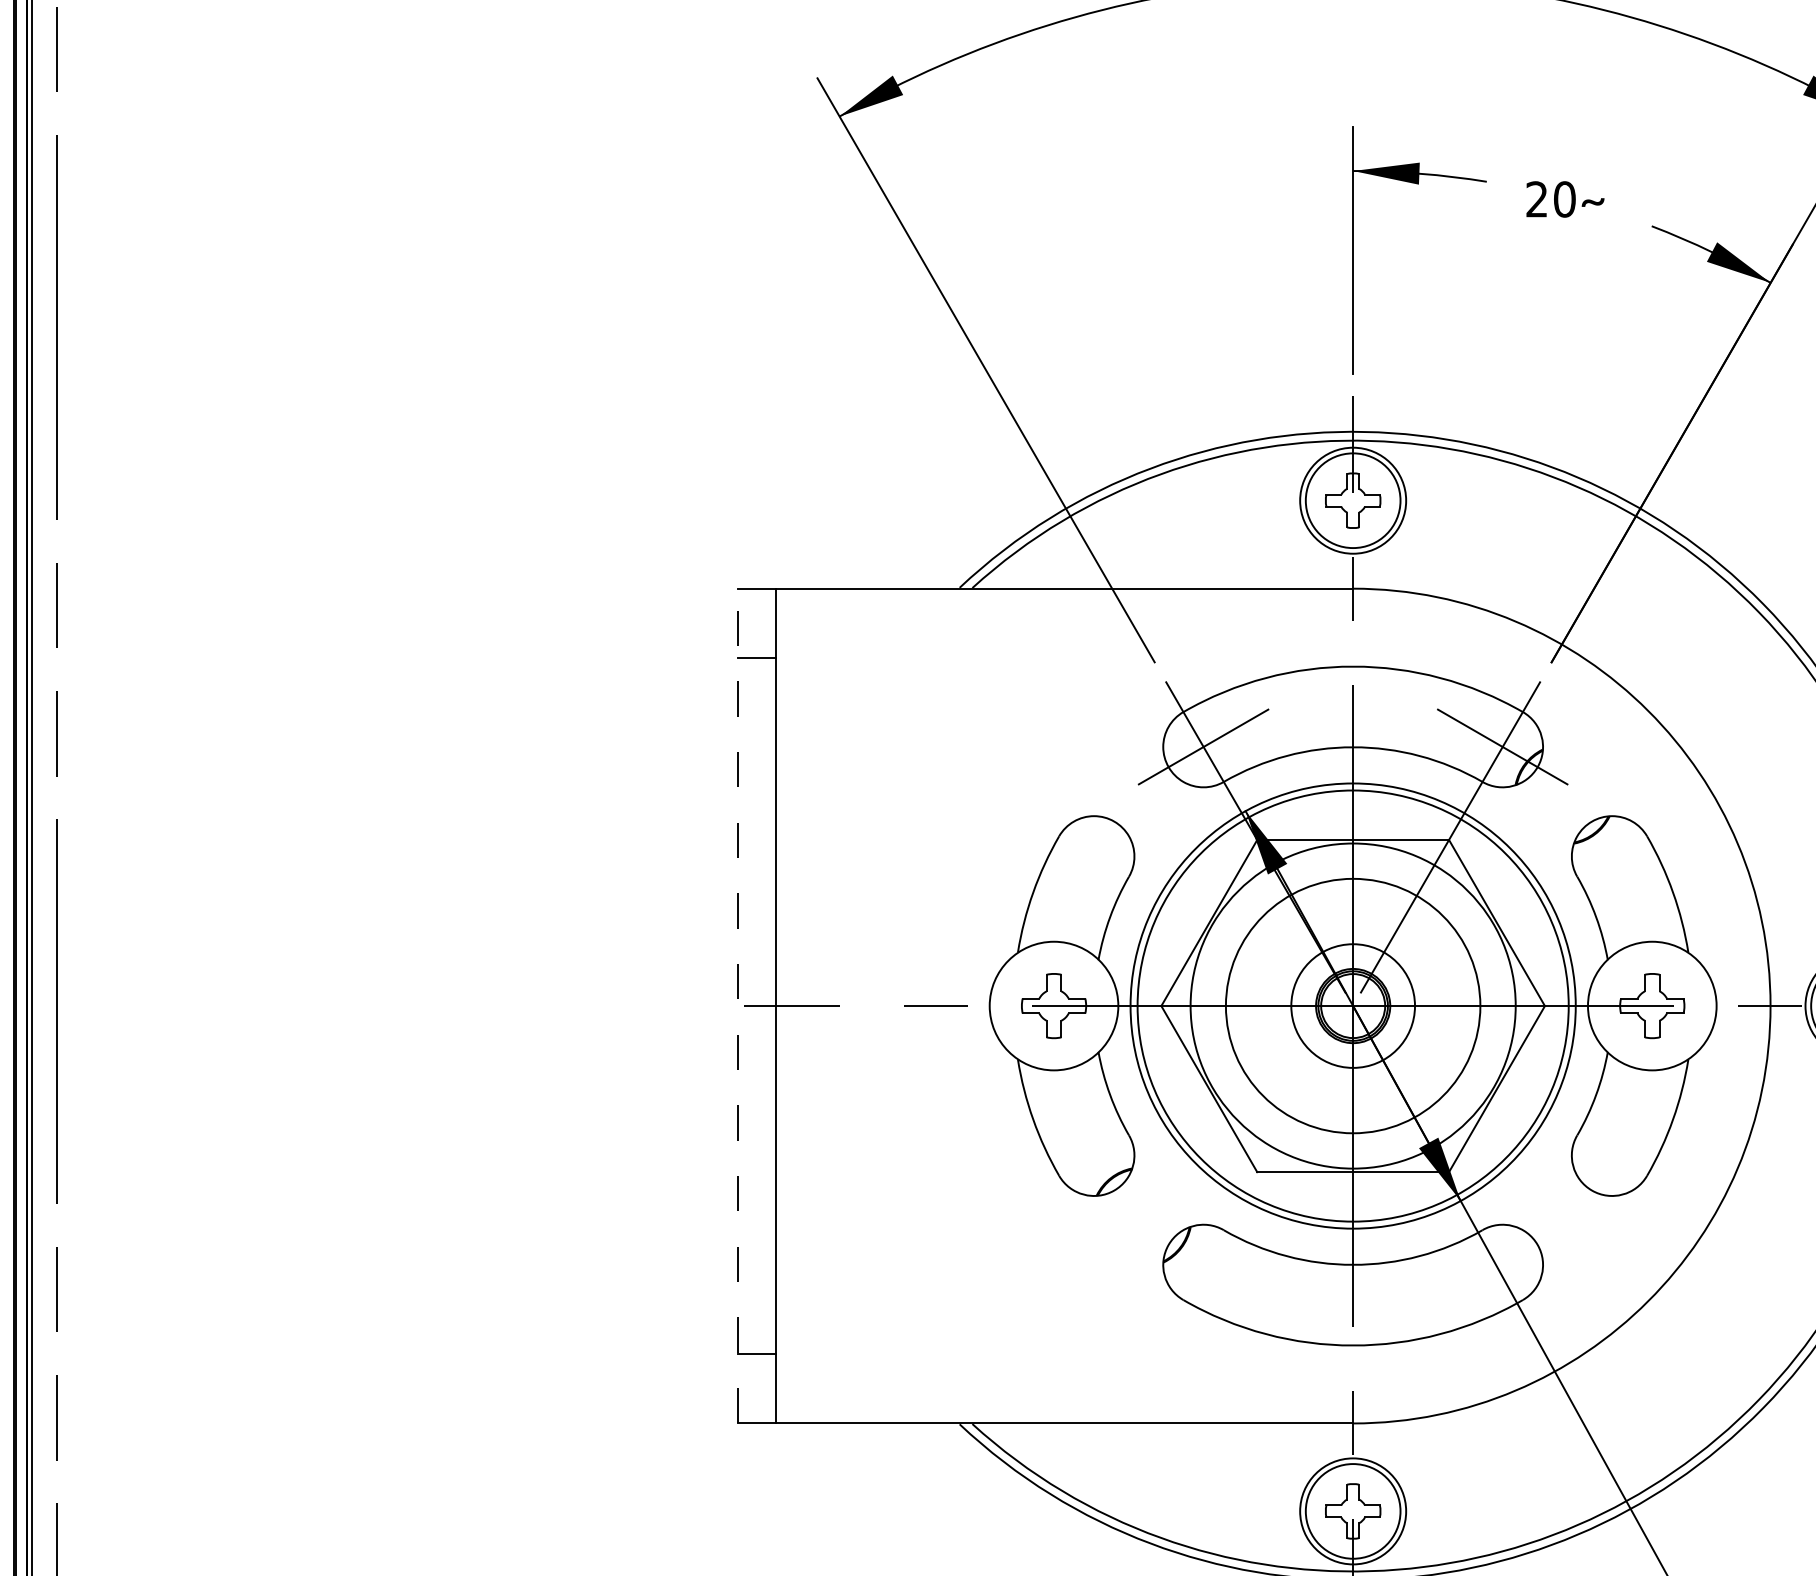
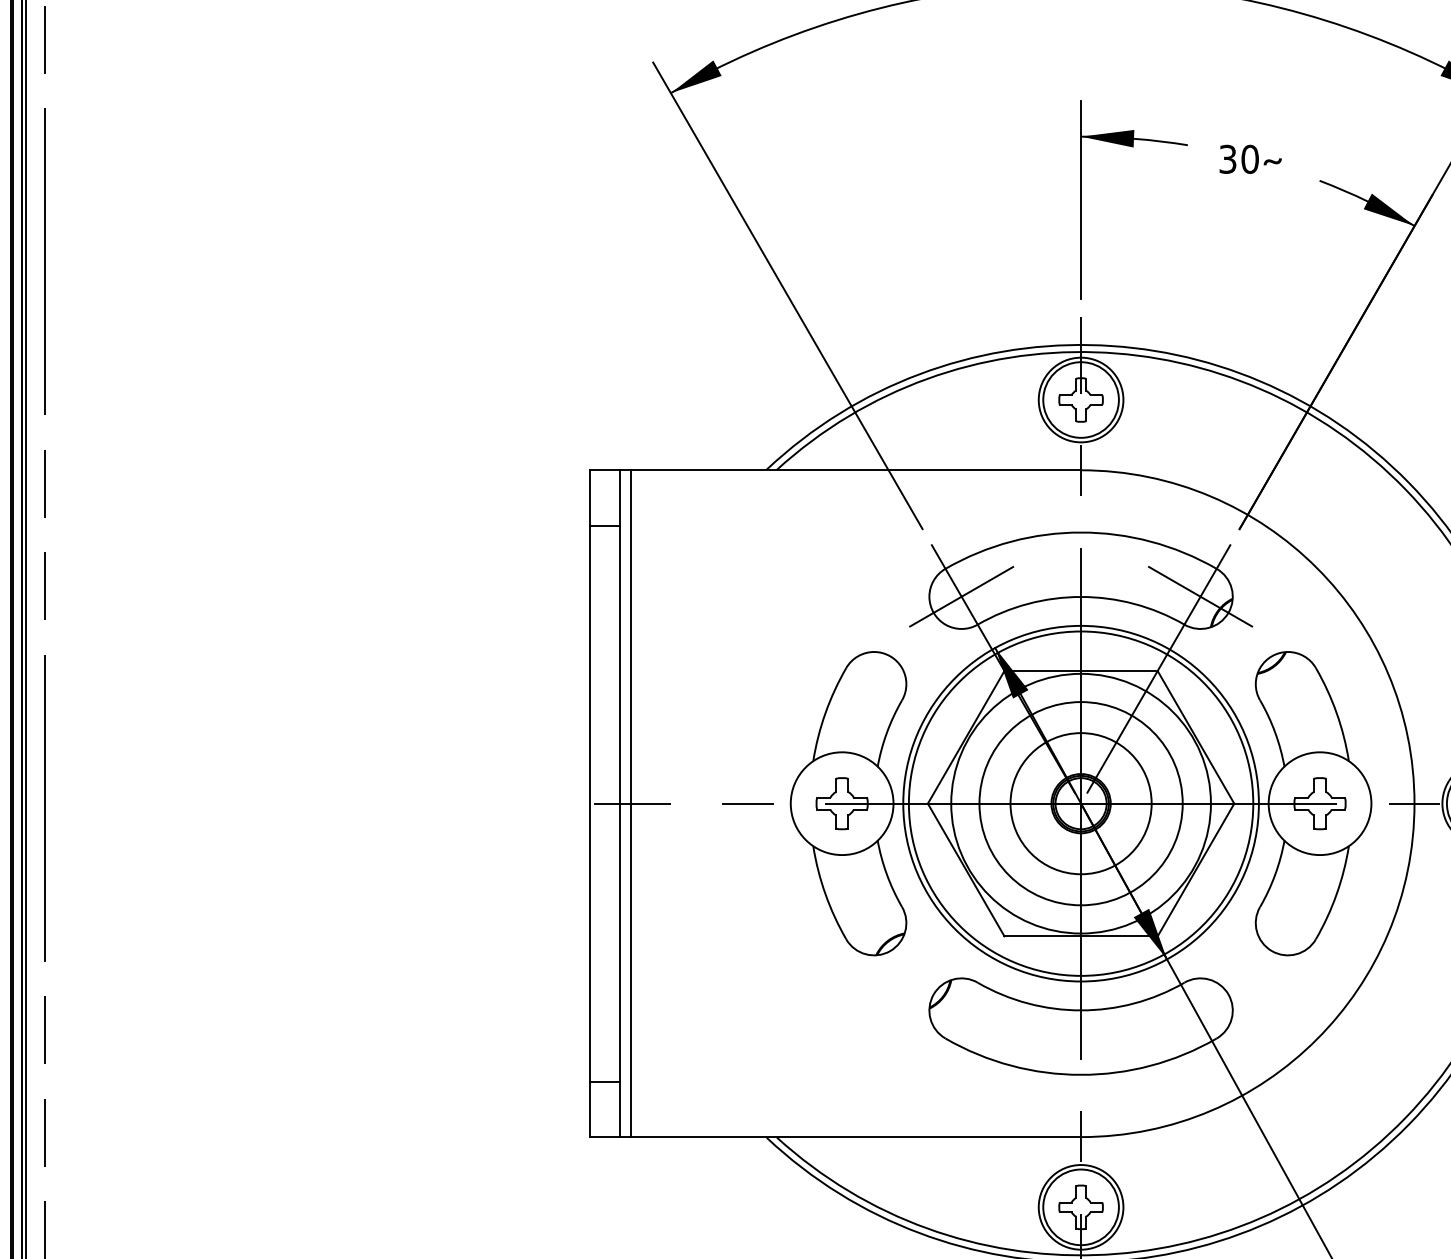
text: (1536, 199) -> (1227, 159), 20 -> 30
line: (738, 1005) -> (590, 803), dashed -> solid
line: (789, 1005) -> (630, 803), added
circle: (1352, 1005) -> (1080, 803), size x1.43

